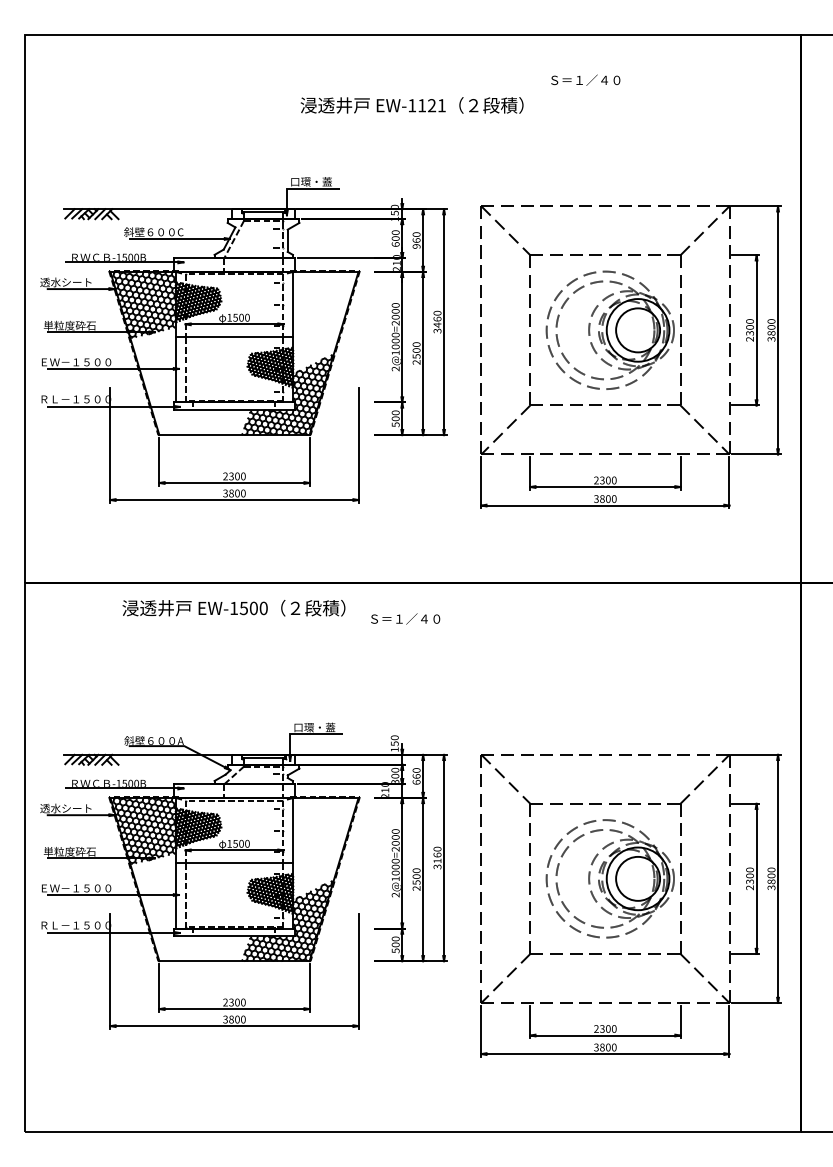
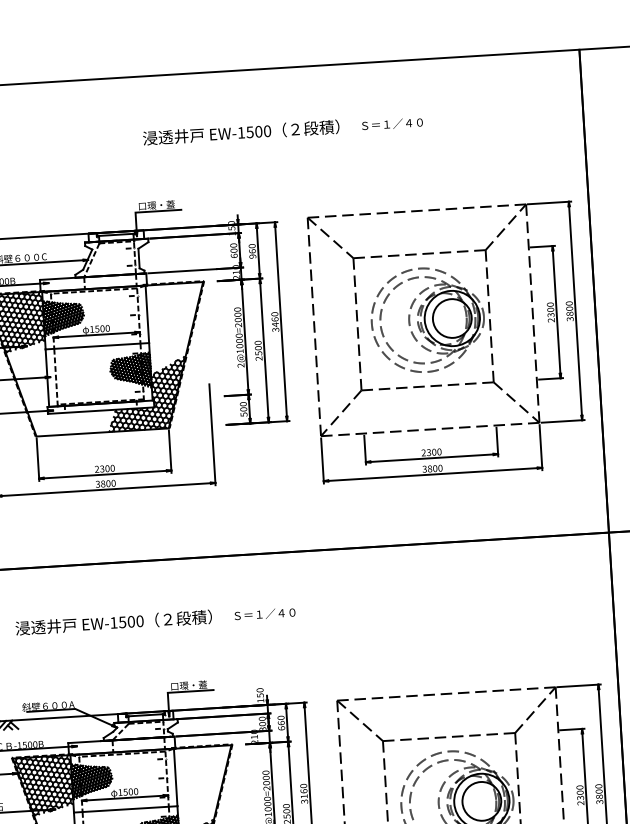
text: (585, 79) -> (392, 123), moved
text: (431, 105) -> (258, 131), EW-1121 -> EW-1500
text: (233, 608) -> (113, 623), moved
text: (405, 618) -> (264, 613), moved

